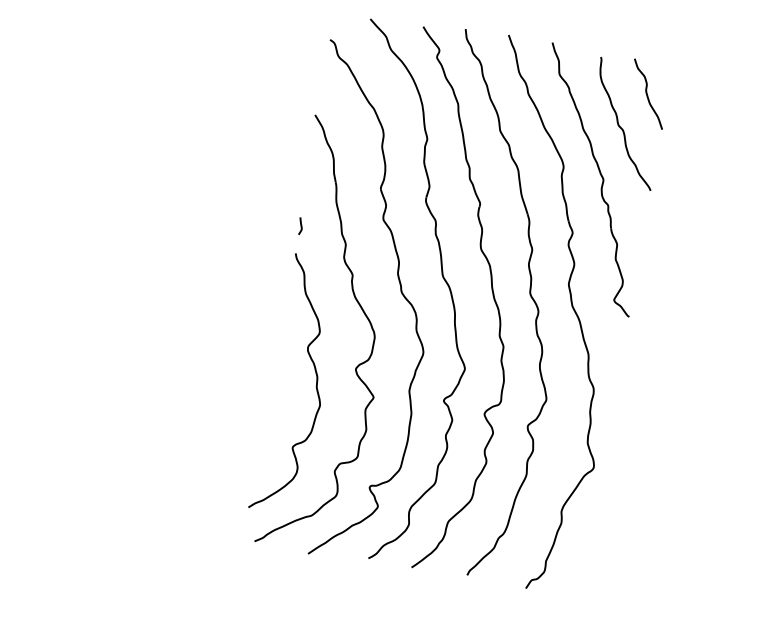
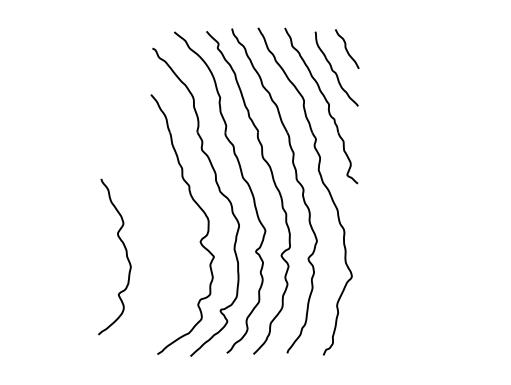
curve: (300, 226) -> (153, 162), removed
curve: (314, 381) -> (125, 253), moved

